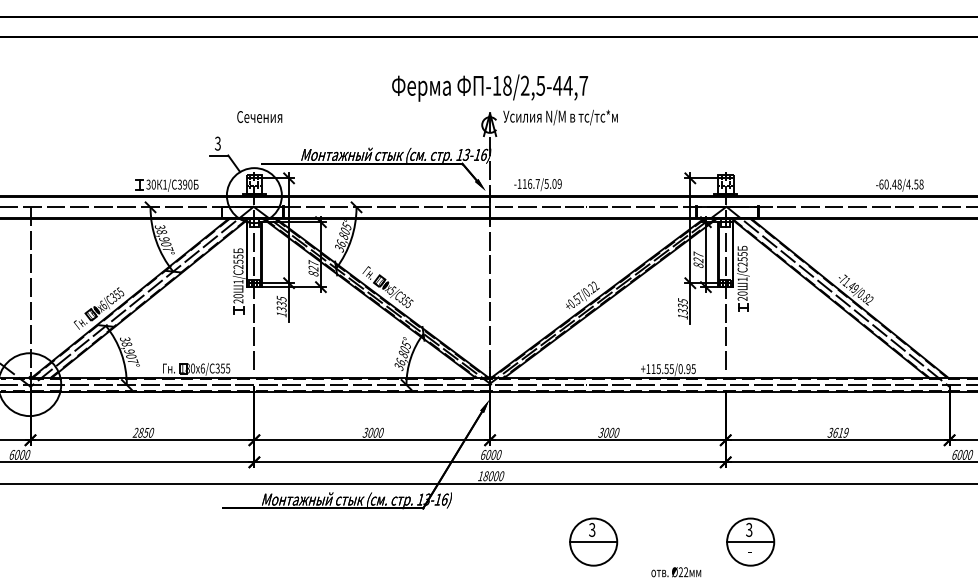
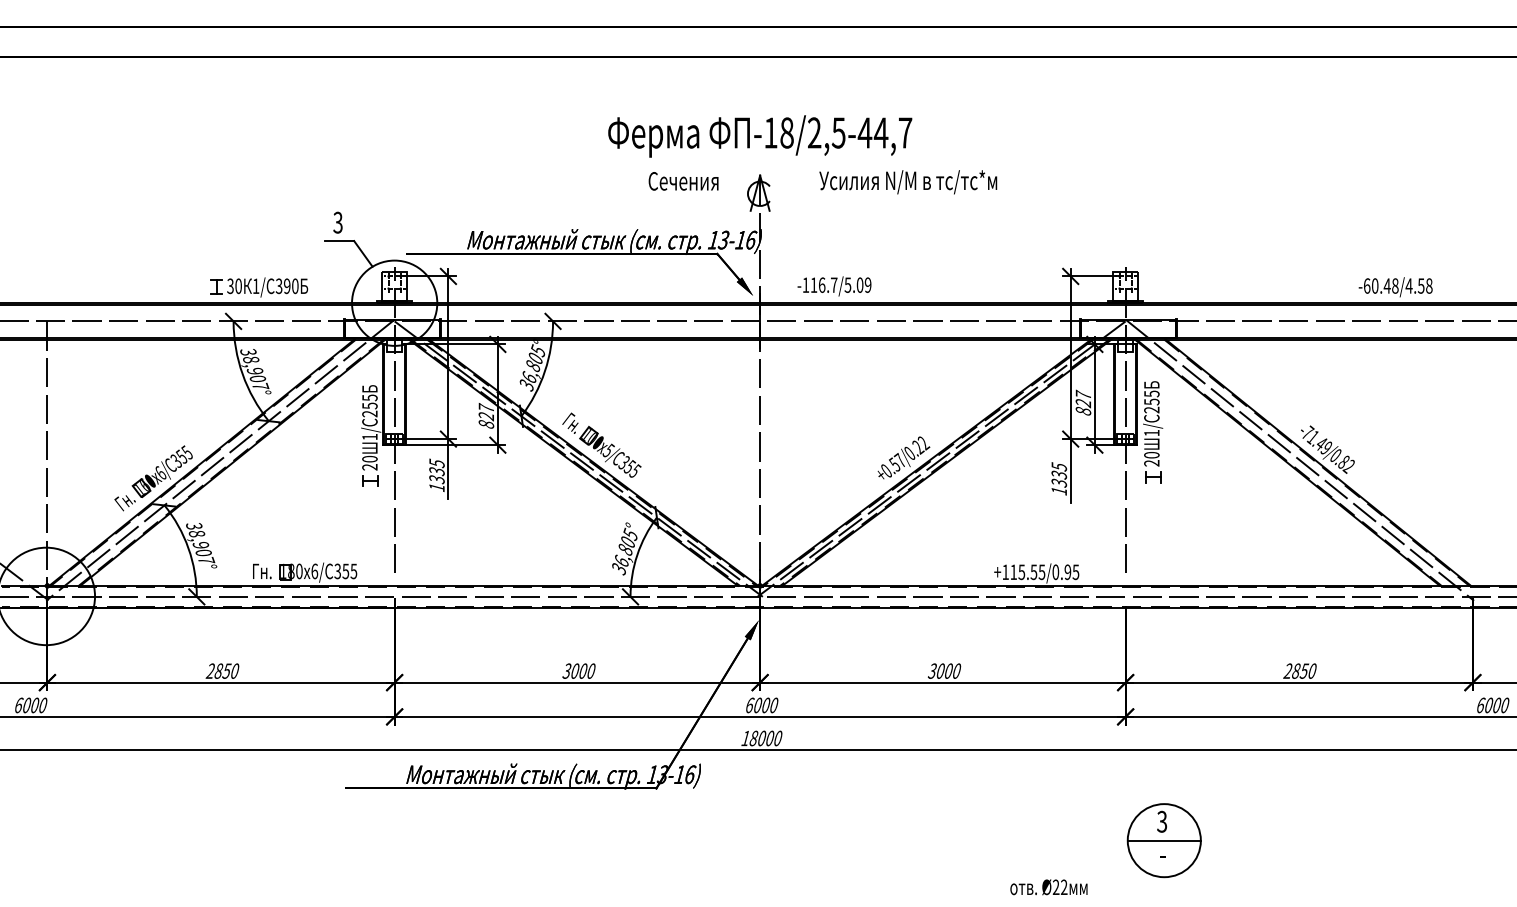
text: (259, 116) -> (683, 180), moved
text: (560, 117) -> (908, 182), moved
text: (837, 432) -> (1298, 670), 3619 -> 2850
part: (593, 541) -> (920, 839), removed

